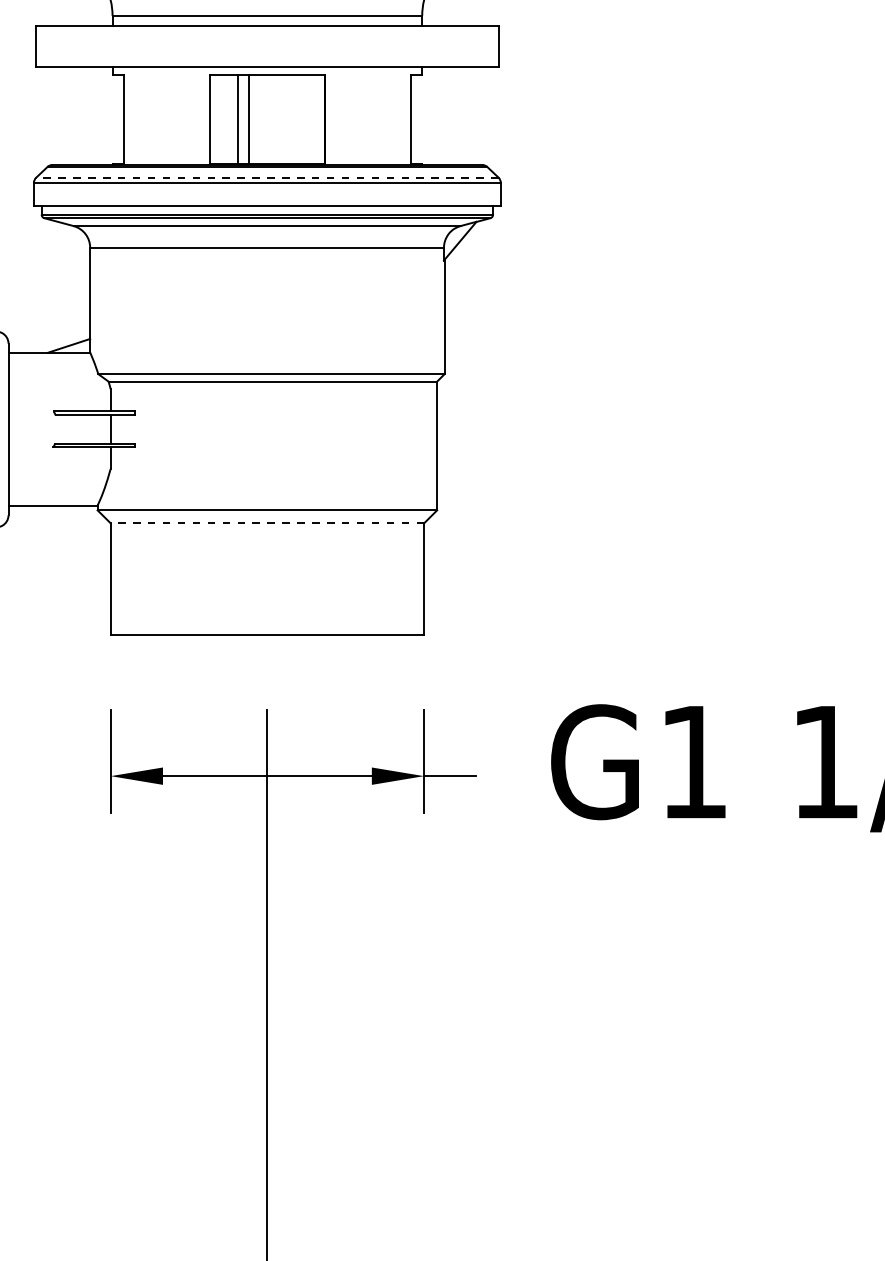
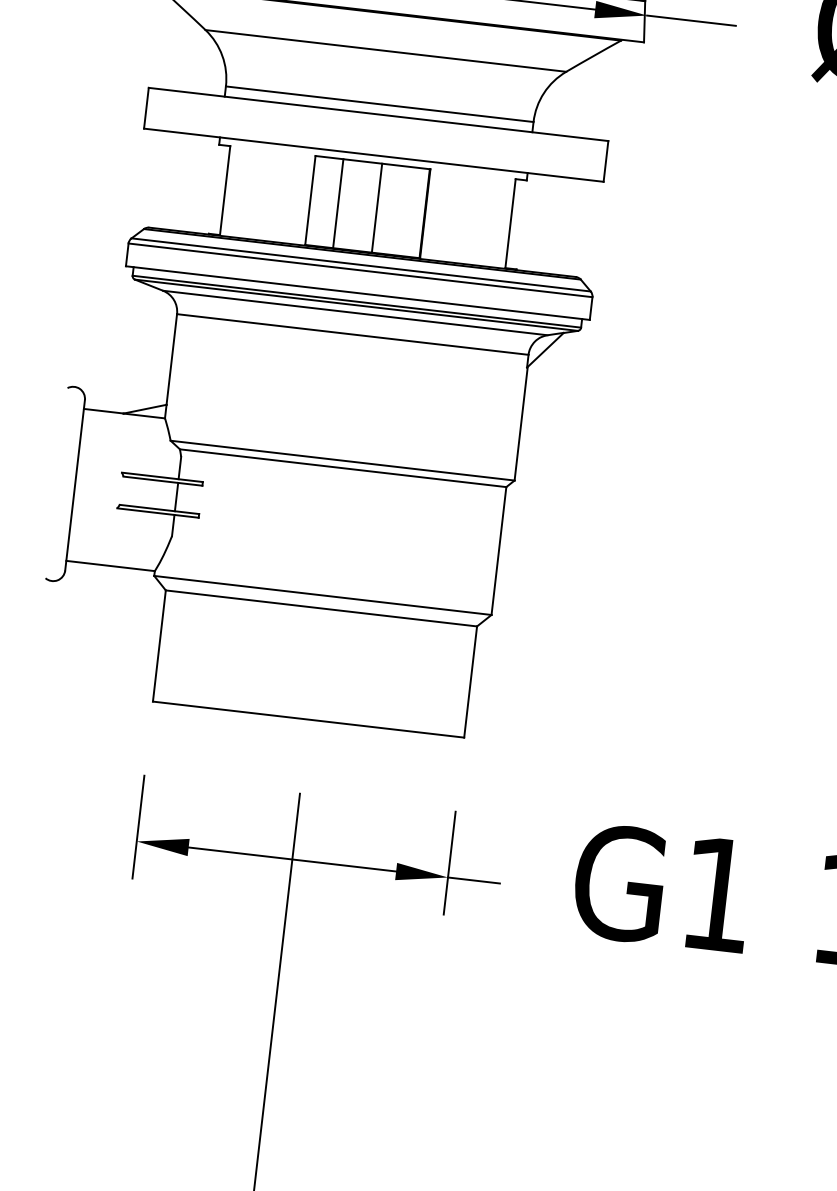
line: (248, 119) -> (376, 208), moved
line: (266, 177) -> (360, 264), dashed -> solid
line: (267, 523) -> (321, 608), dashed -> solid

